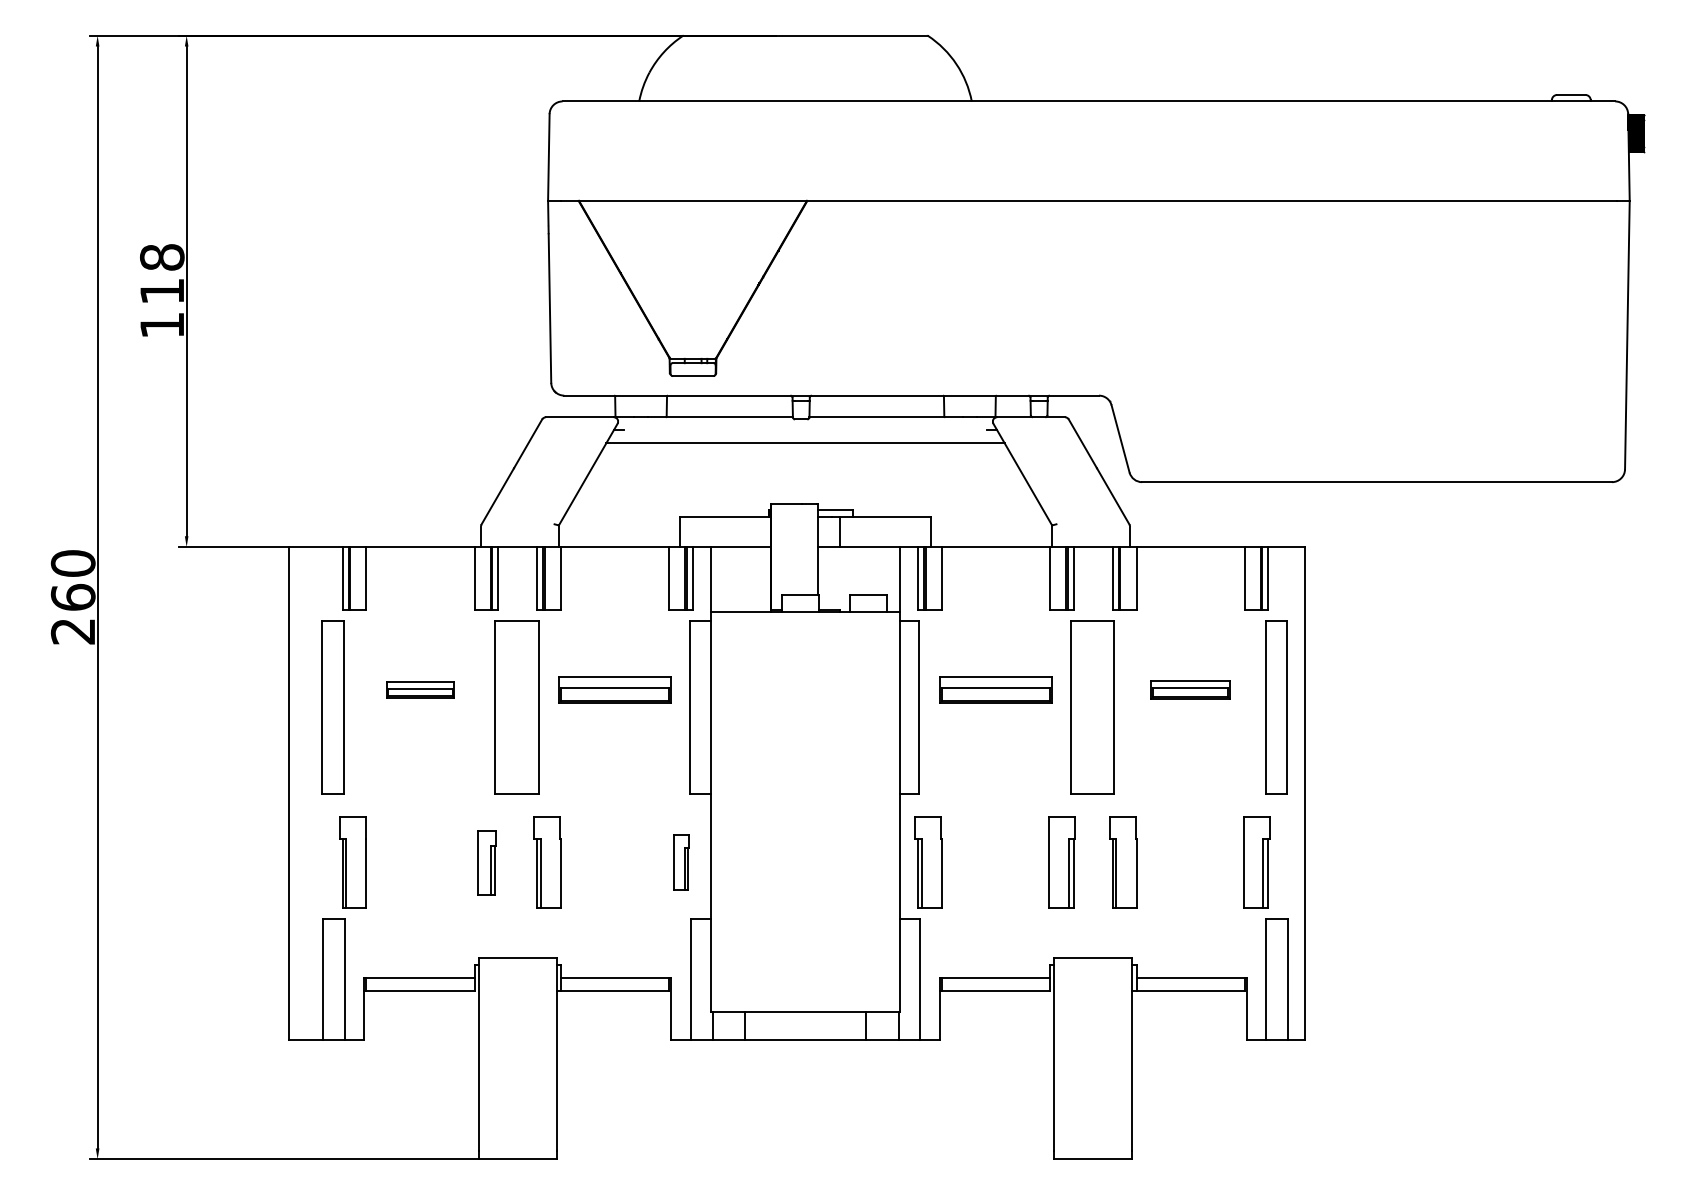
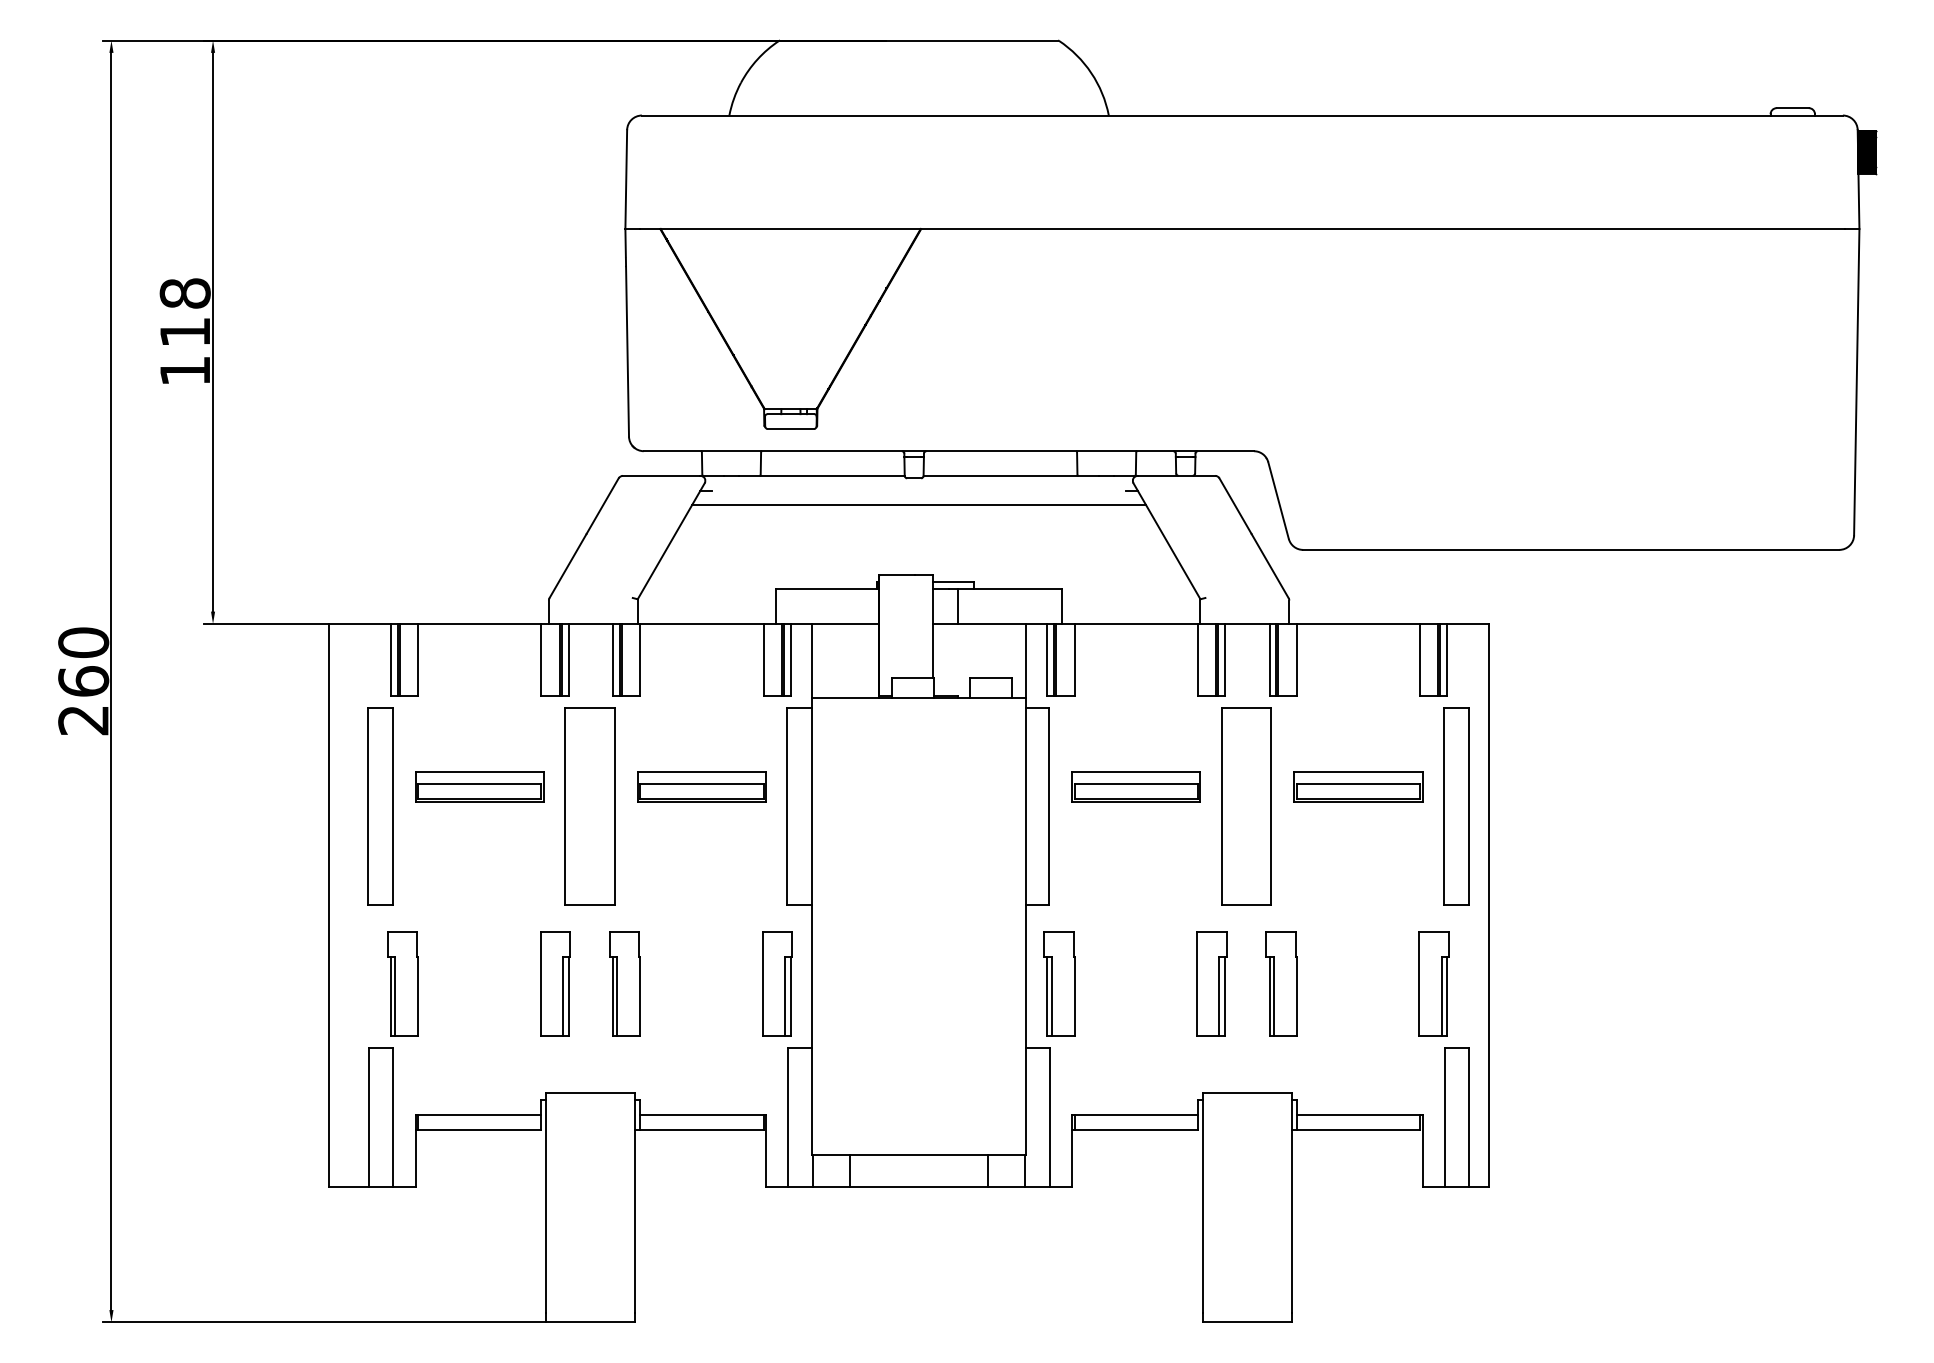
part: (420, 689) -> (479, 786), size x1.67
part: (1190, 689) -> (1358, 786), size x1.43
part: (486, 862) -> (555, 983), size x1.43
part: (681, 862) -> (777, 983), size x1.67

